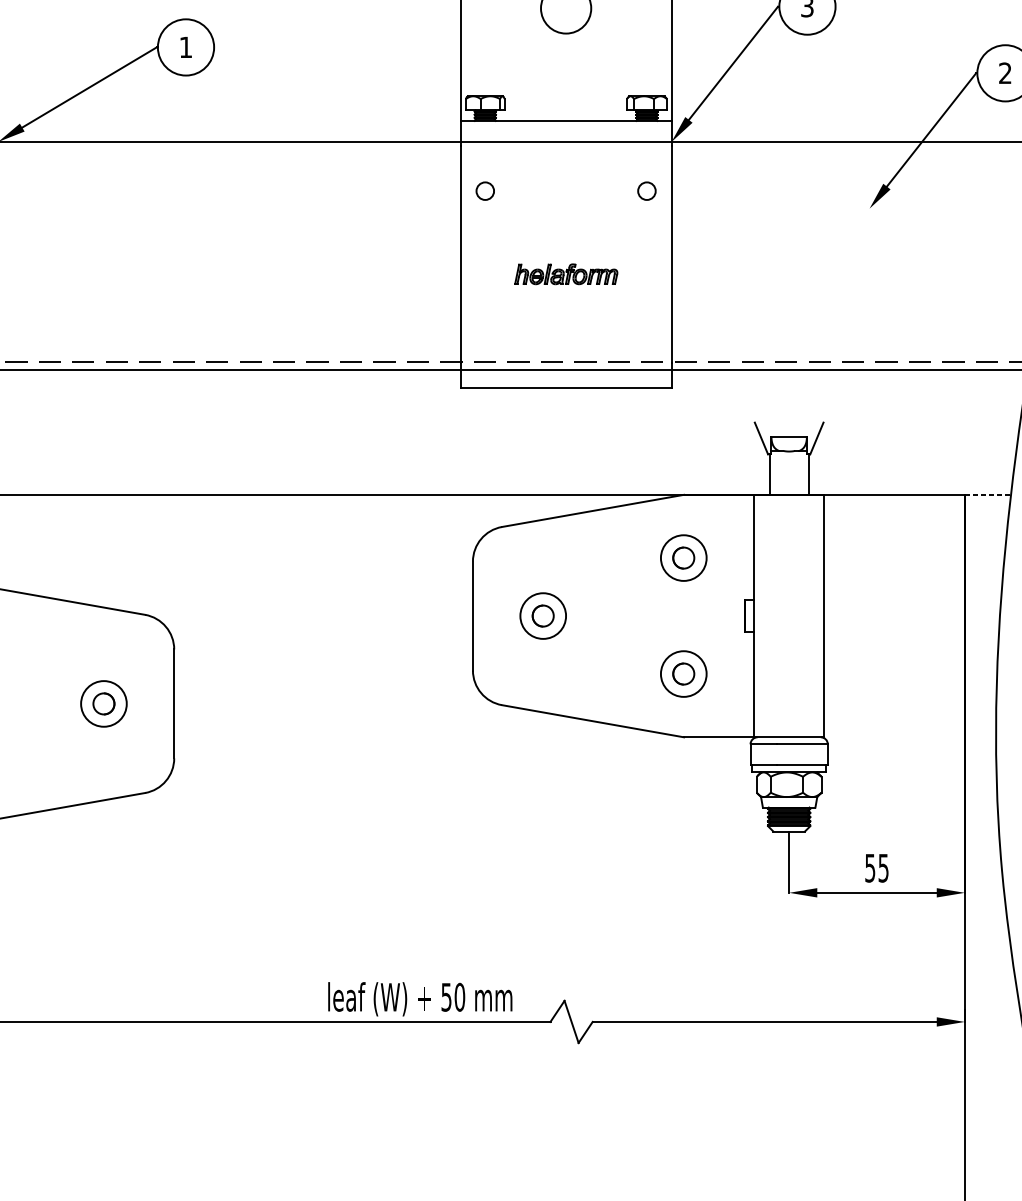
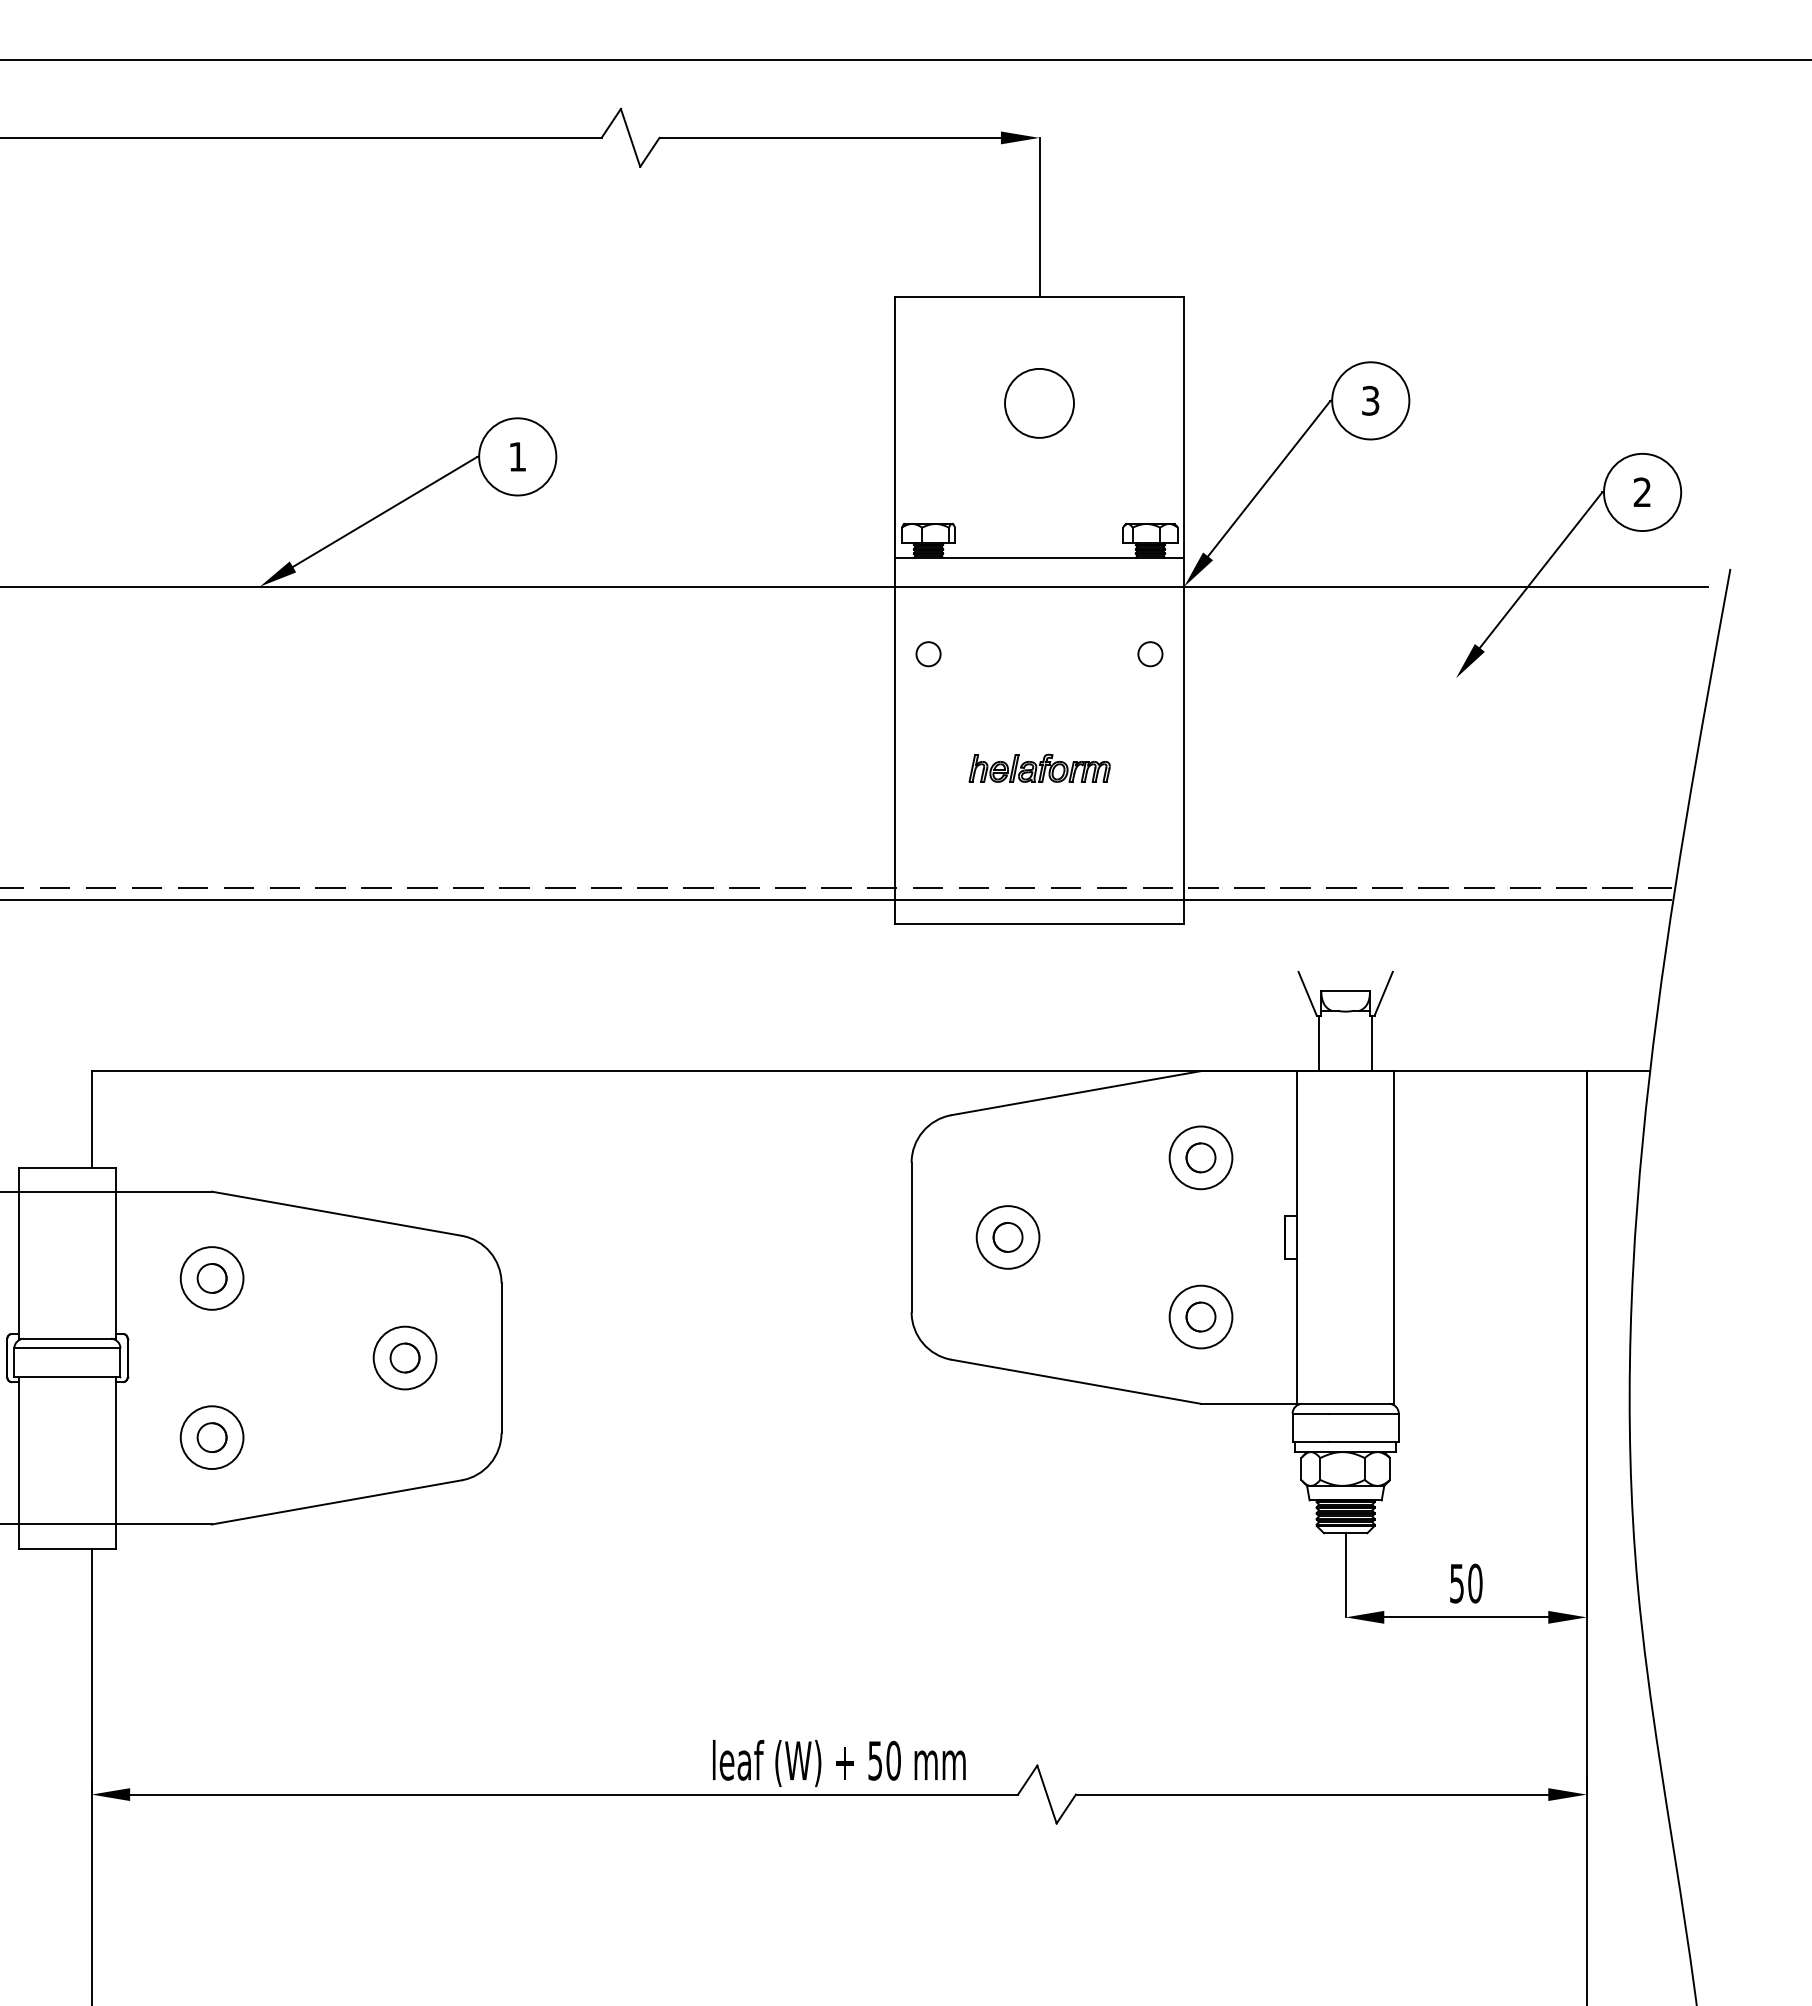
line: (987, 495) -> (1618, 1071), dashed -> solid
text: (883, 868) -> (1475, 1583), 55 -> 50

